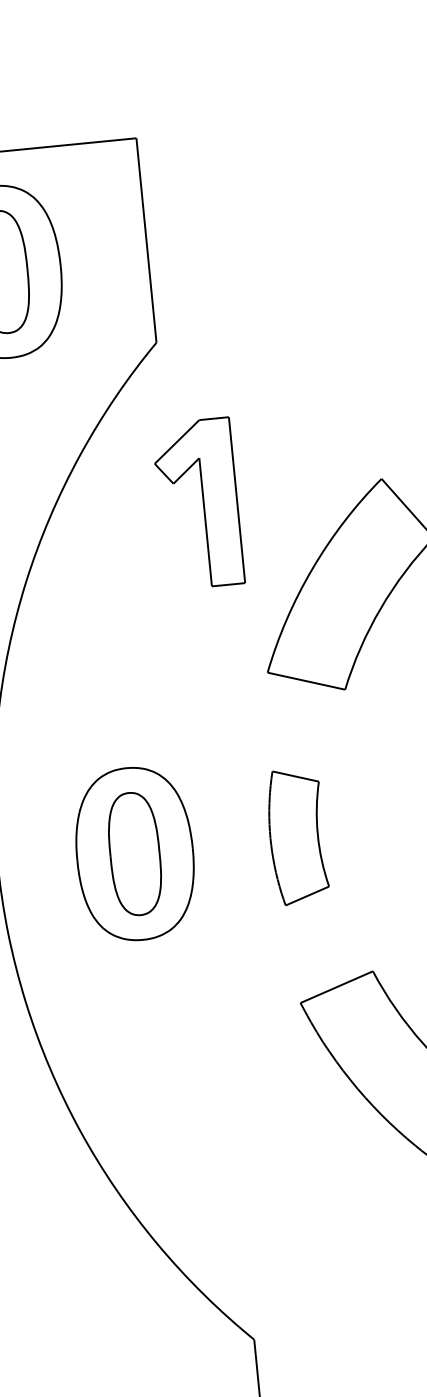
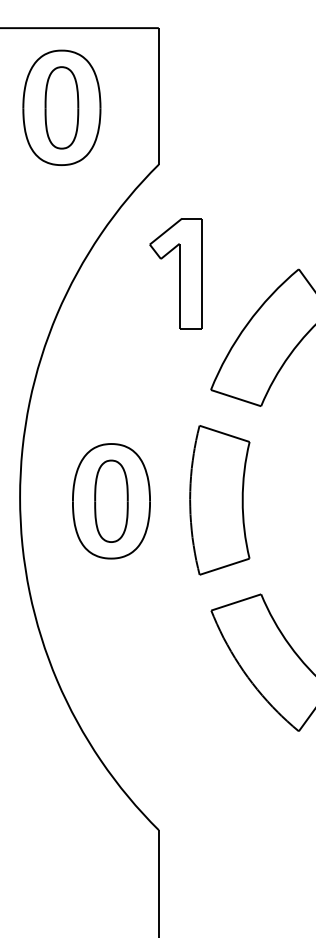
part: (296, 836) -> (219, 500), size x1.67

